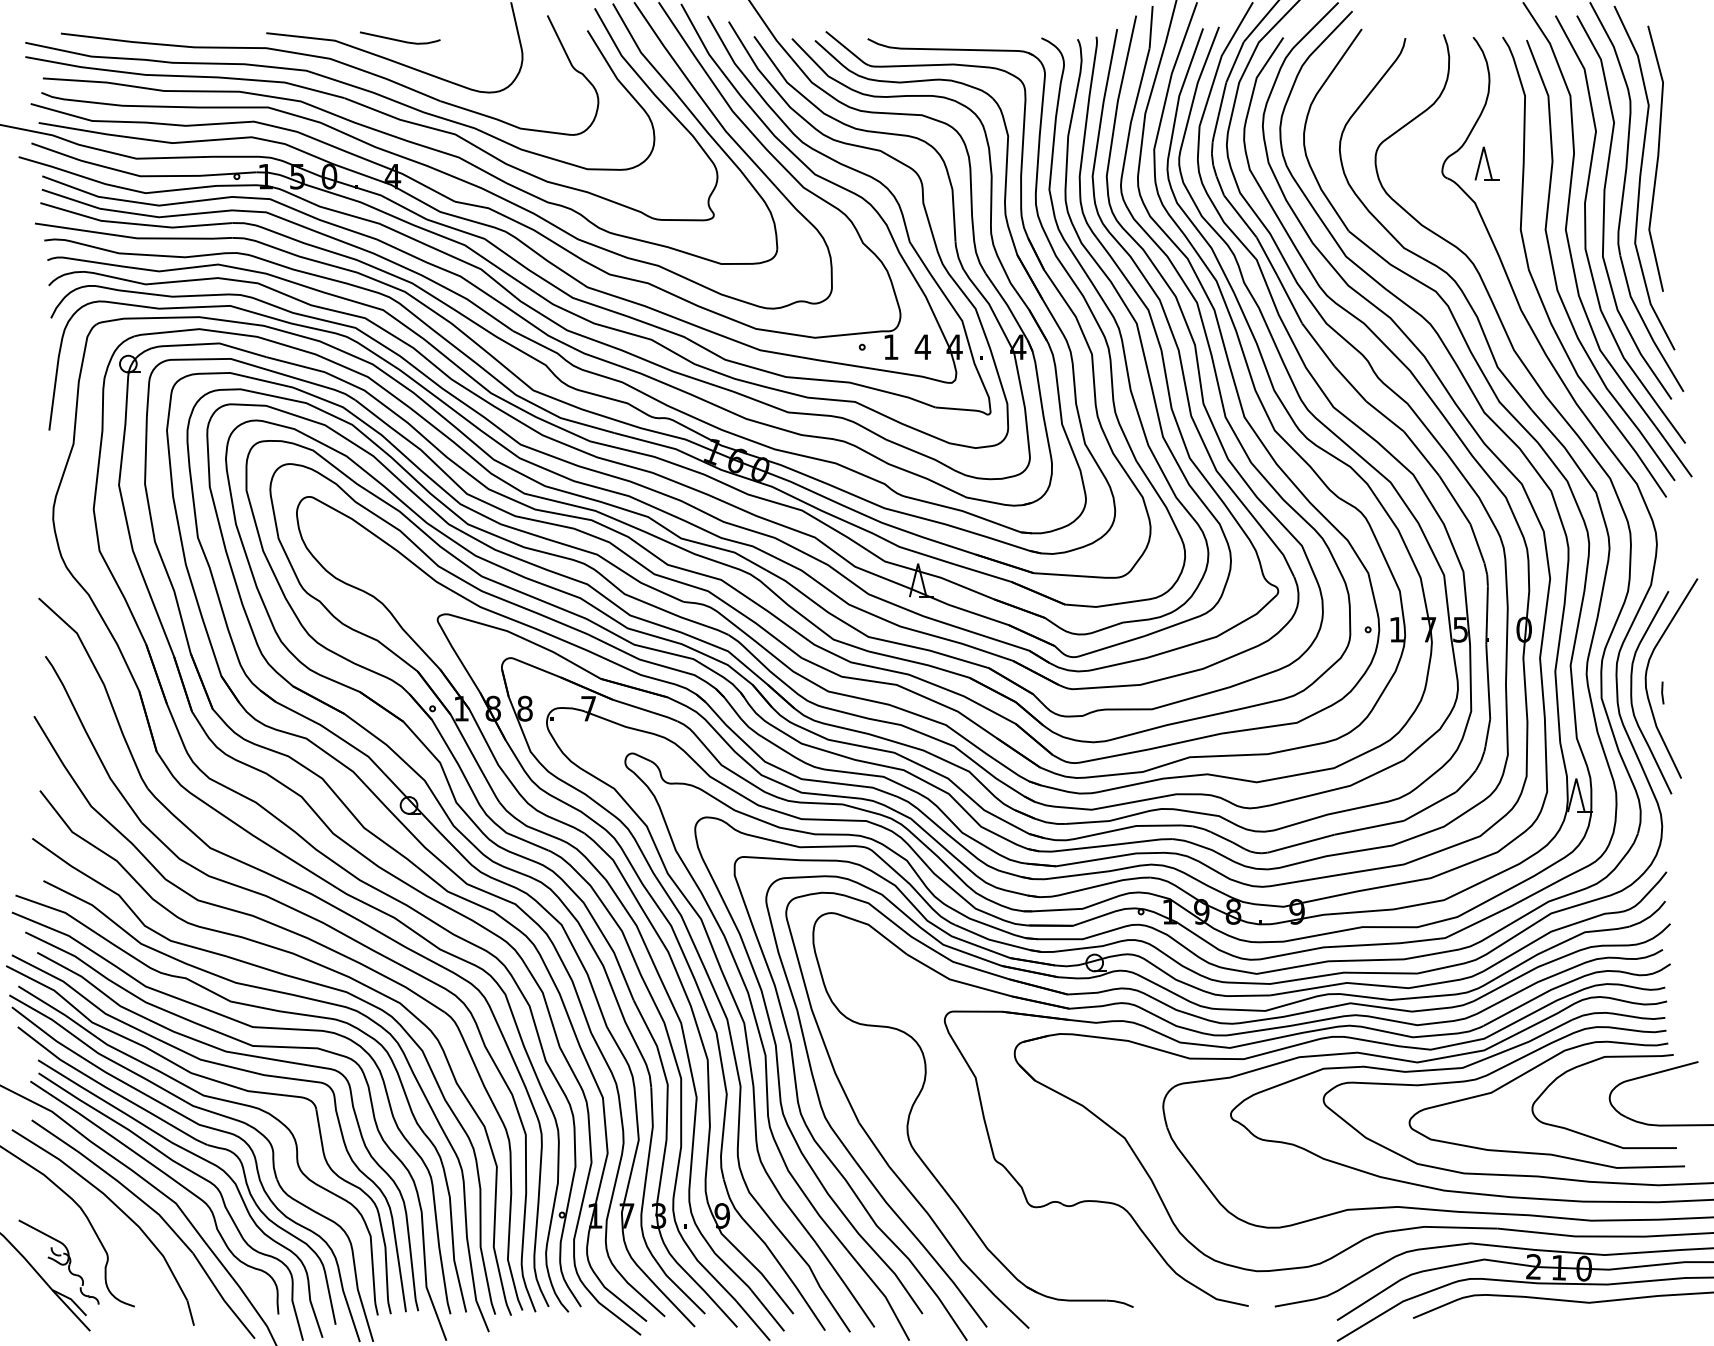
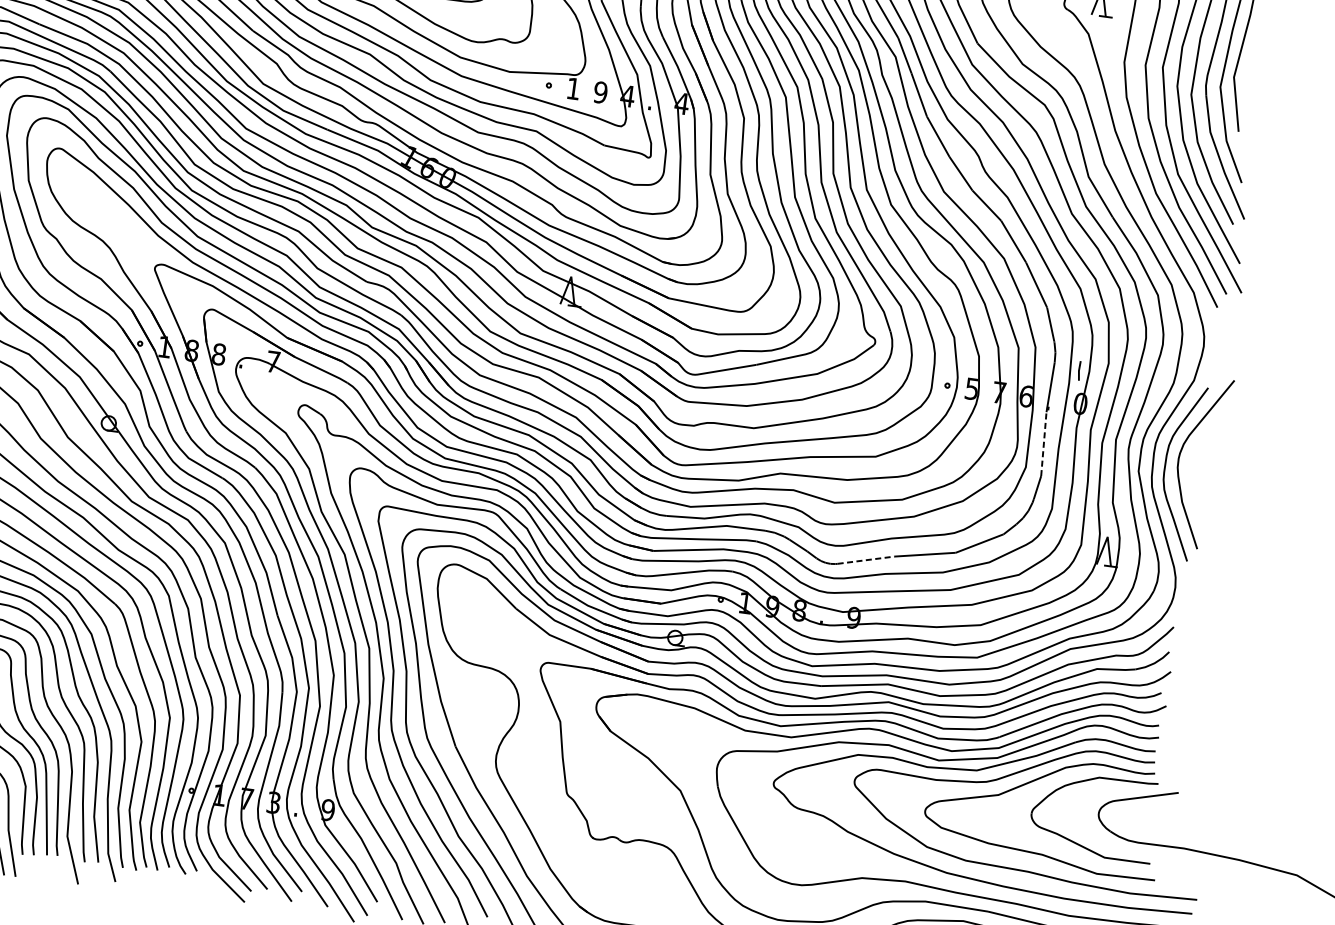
text: (922, 347) -> (600, 92), 4 -> 9
text: (1396, 629) -> (971, 388), 1 -> 5
text: (1460, 629) -> (1026, 396), 5 -> 6
line: (1488, 681) -> (1044, 443), solid -> dashed
line: (1662, 692) -> (1079, 370), moved
line: (1302, 843) -> (866, 560), solid -> dashed

